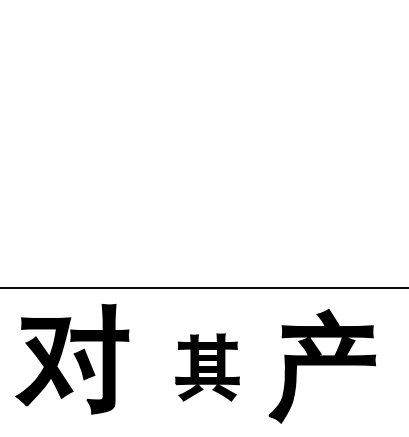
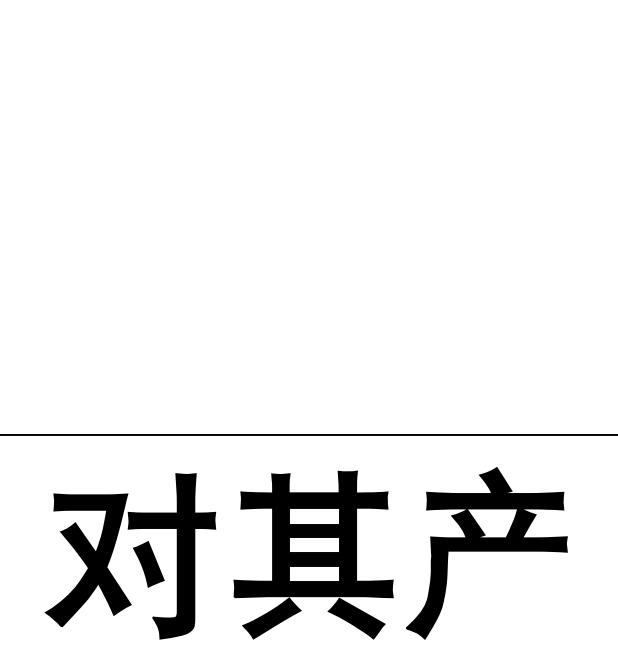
part: (72, 359) -> (130, 556), moved
part: (207, 367) -> (313, 555), size x1.67

